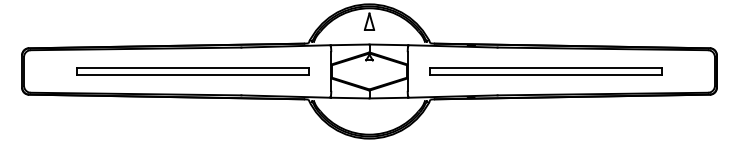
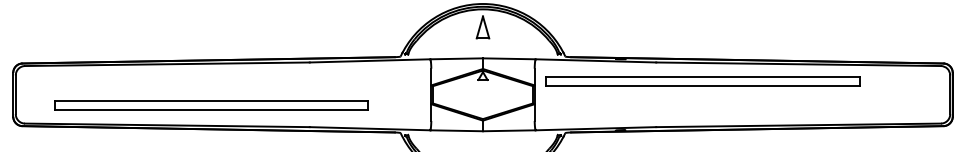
part: (192, 71) -> (211, 105), moved
part: (545, 71) -> (702, 81), moved

